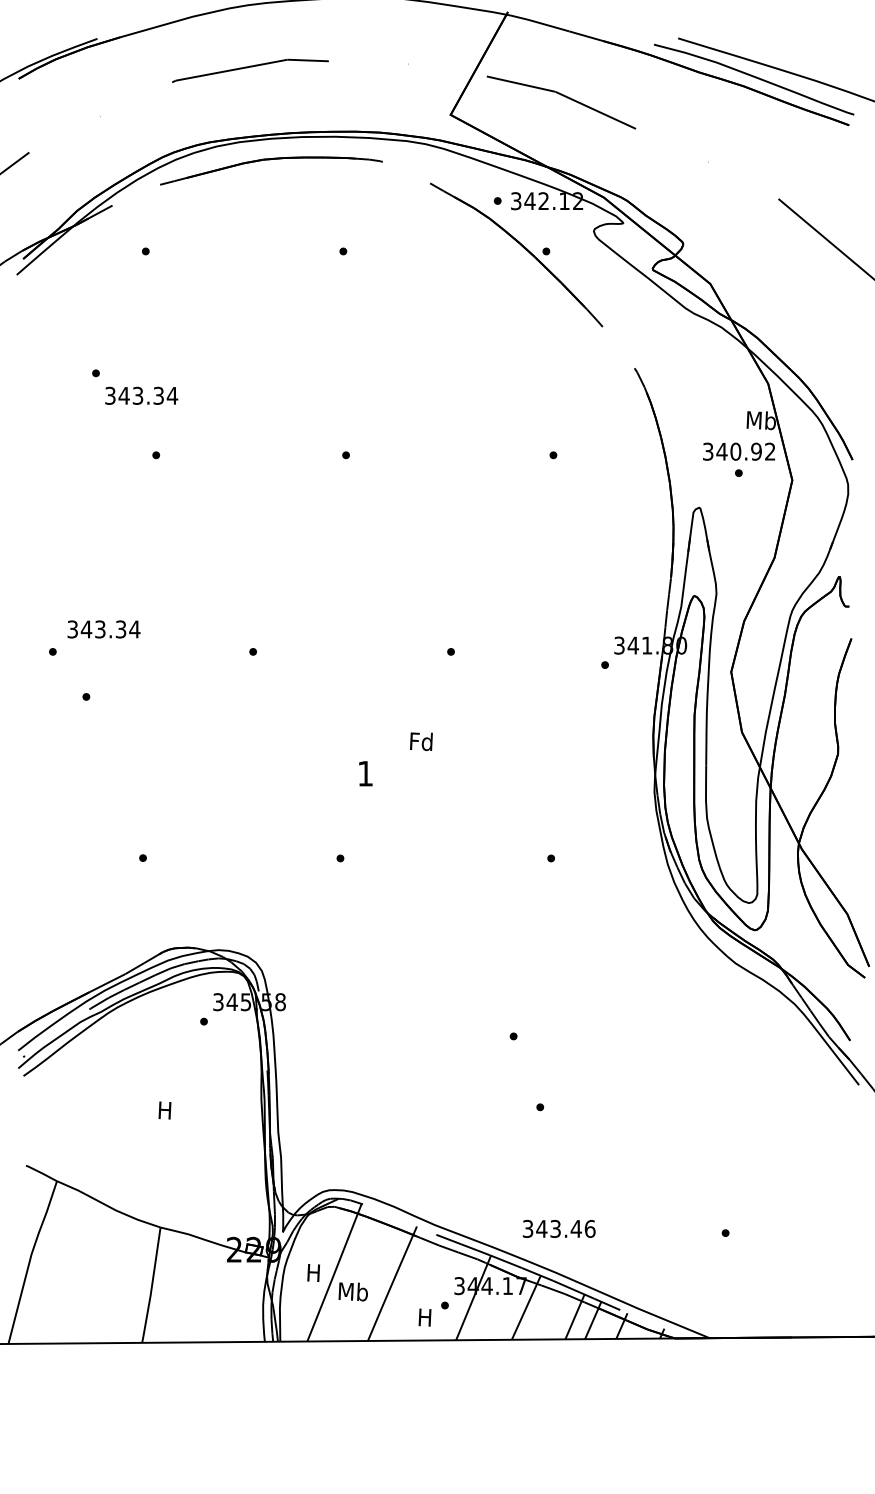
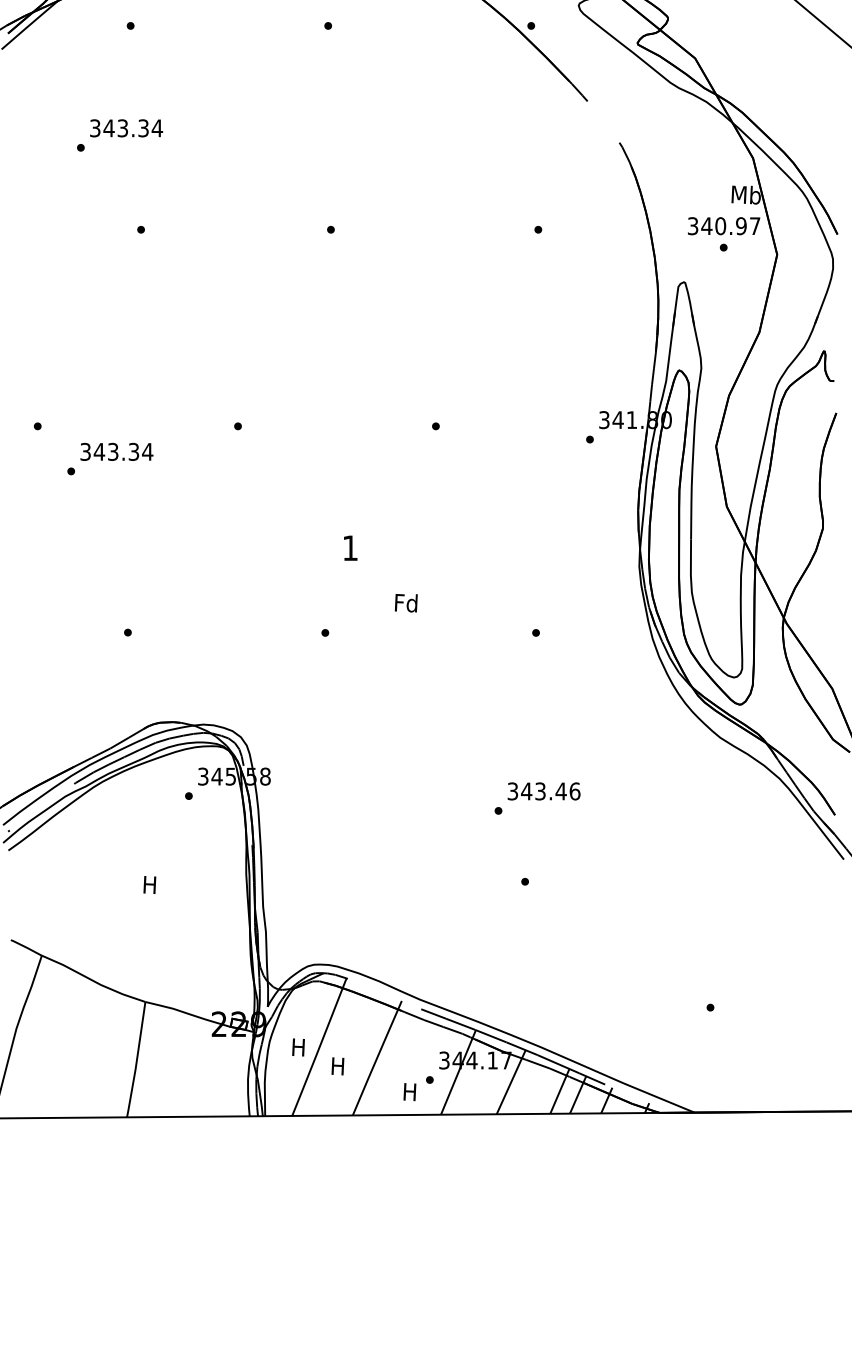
text: (141, 395) -> (126, 127), moved
text: (770, 451) -> (755, 225), 340.92 -> 340.97
text: (103, 629) -> (116, 451), moved
text: (421, 741) -> (406, 602), moved
text: (558, 1228) -> (543, 790), moved
text: (352, 1291) -> (337, 1065), Mb -> H

